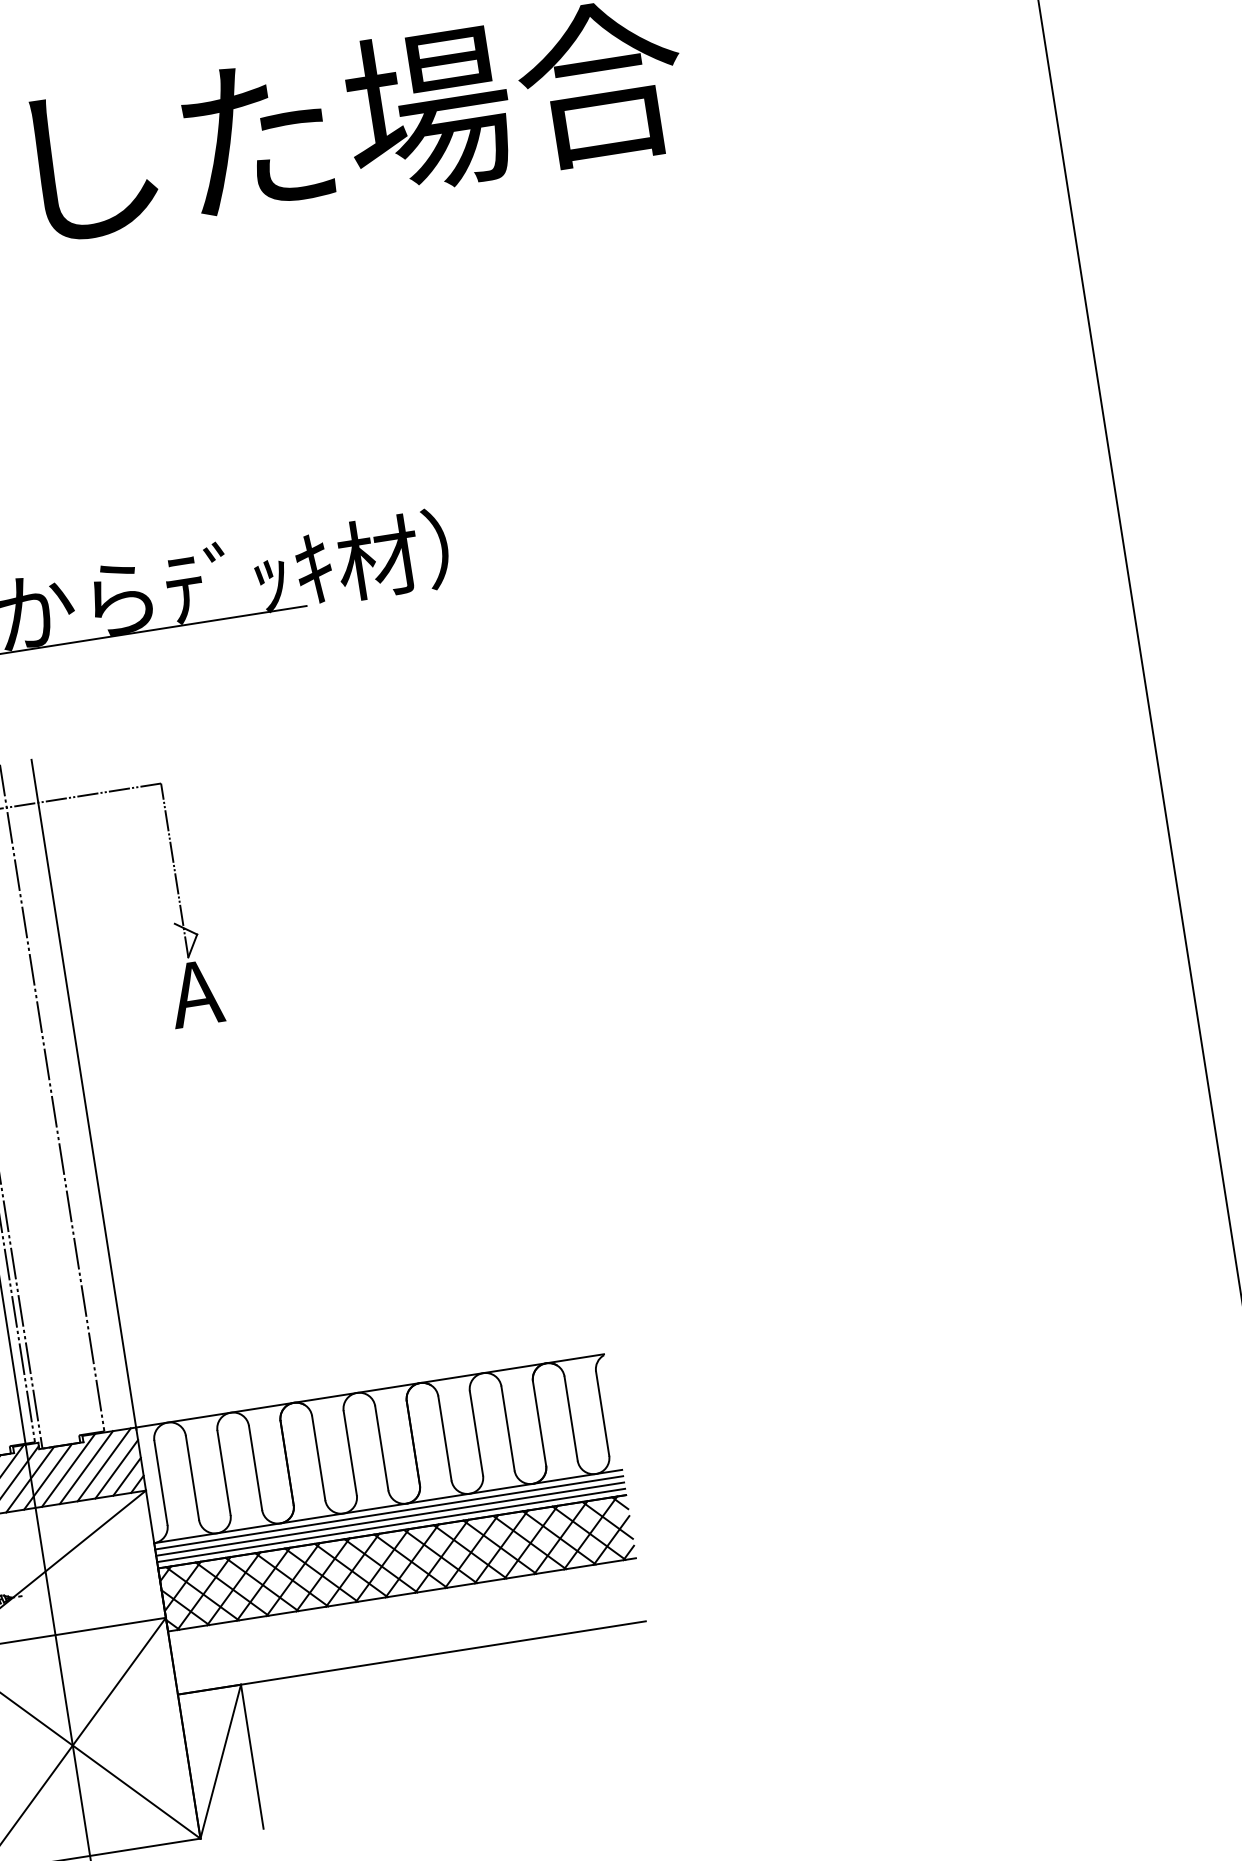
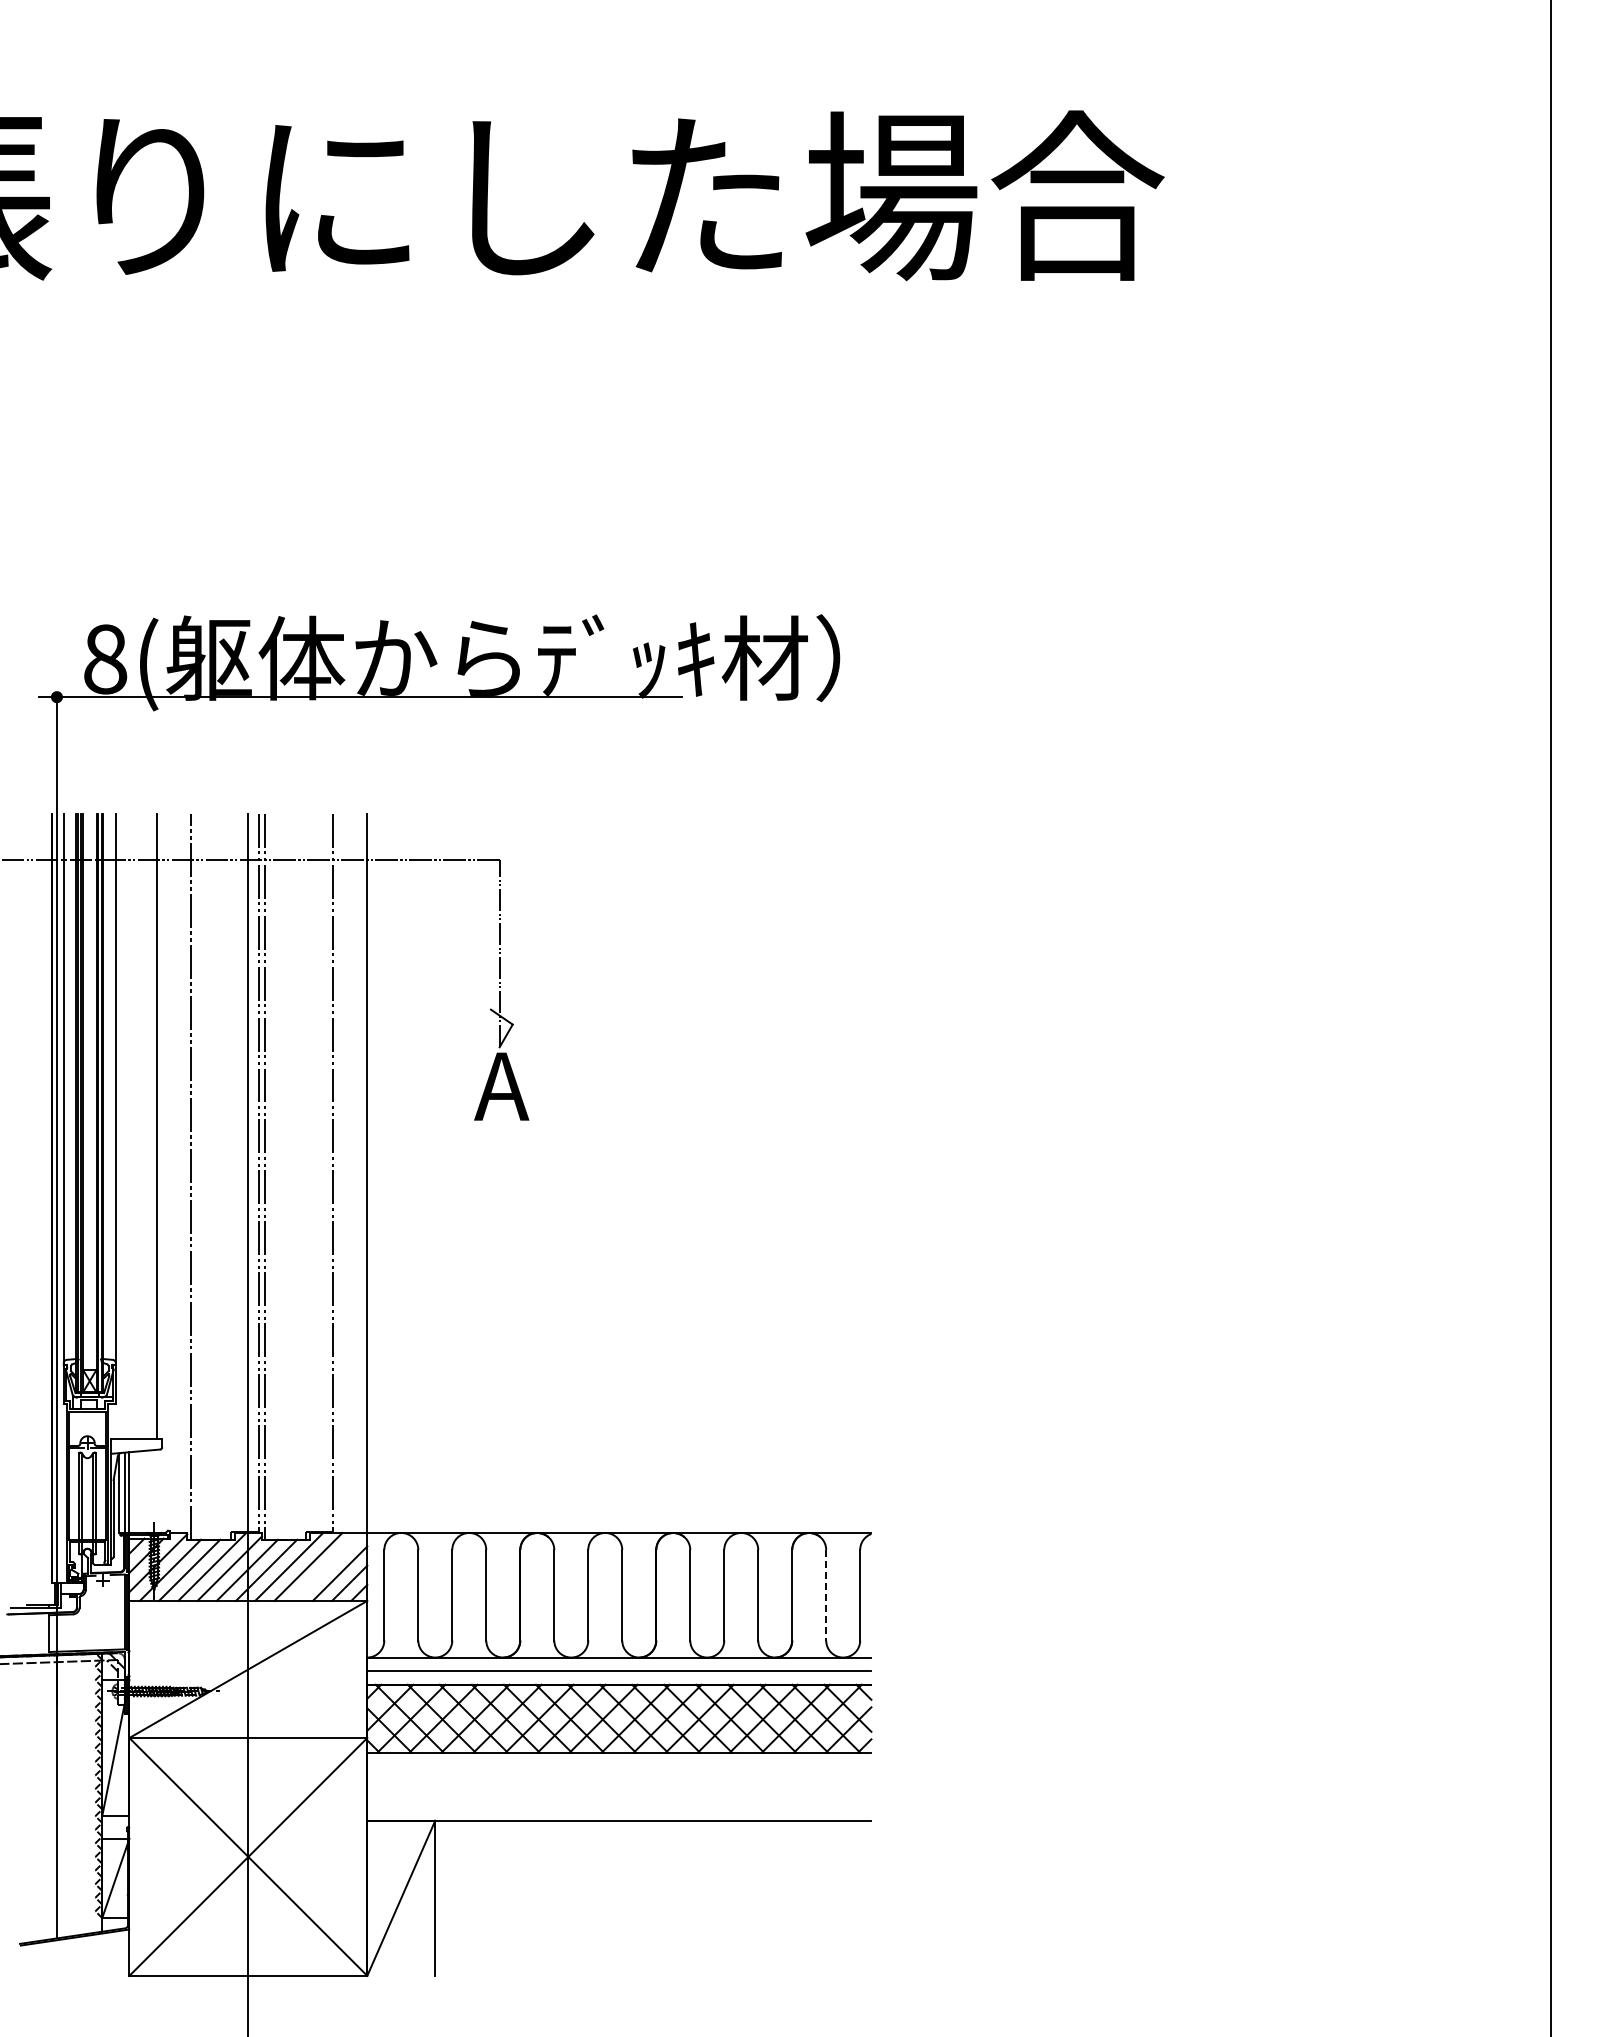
line: (571, 1418) -> (826, 1595), solid -> dashed
line: (104, 1464) -> (327, 1566), removed
line: (389, 1512) -> (619, 1664), removed
line: (391, 1525) -> (619, 1677), removed

